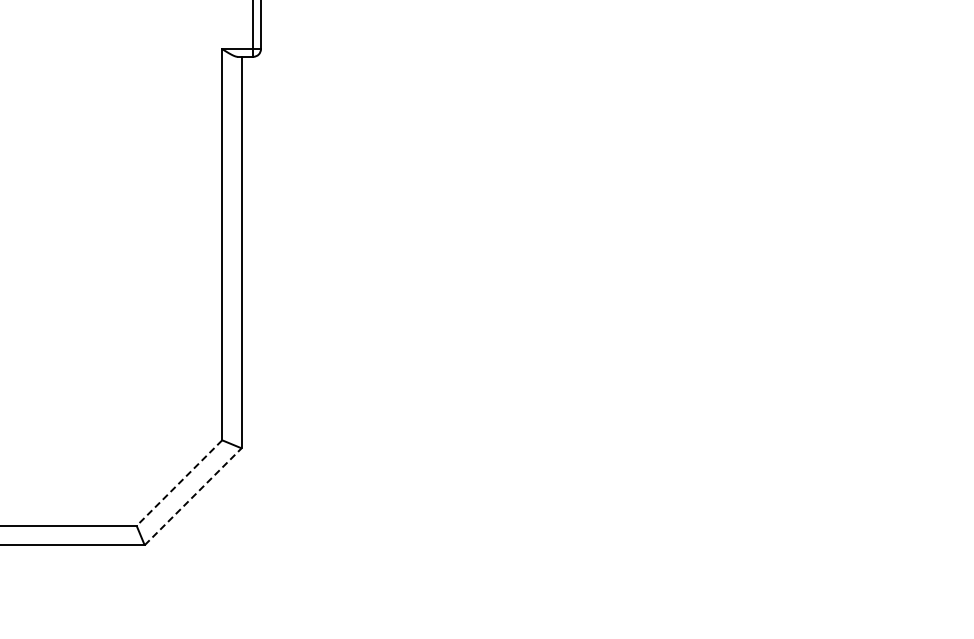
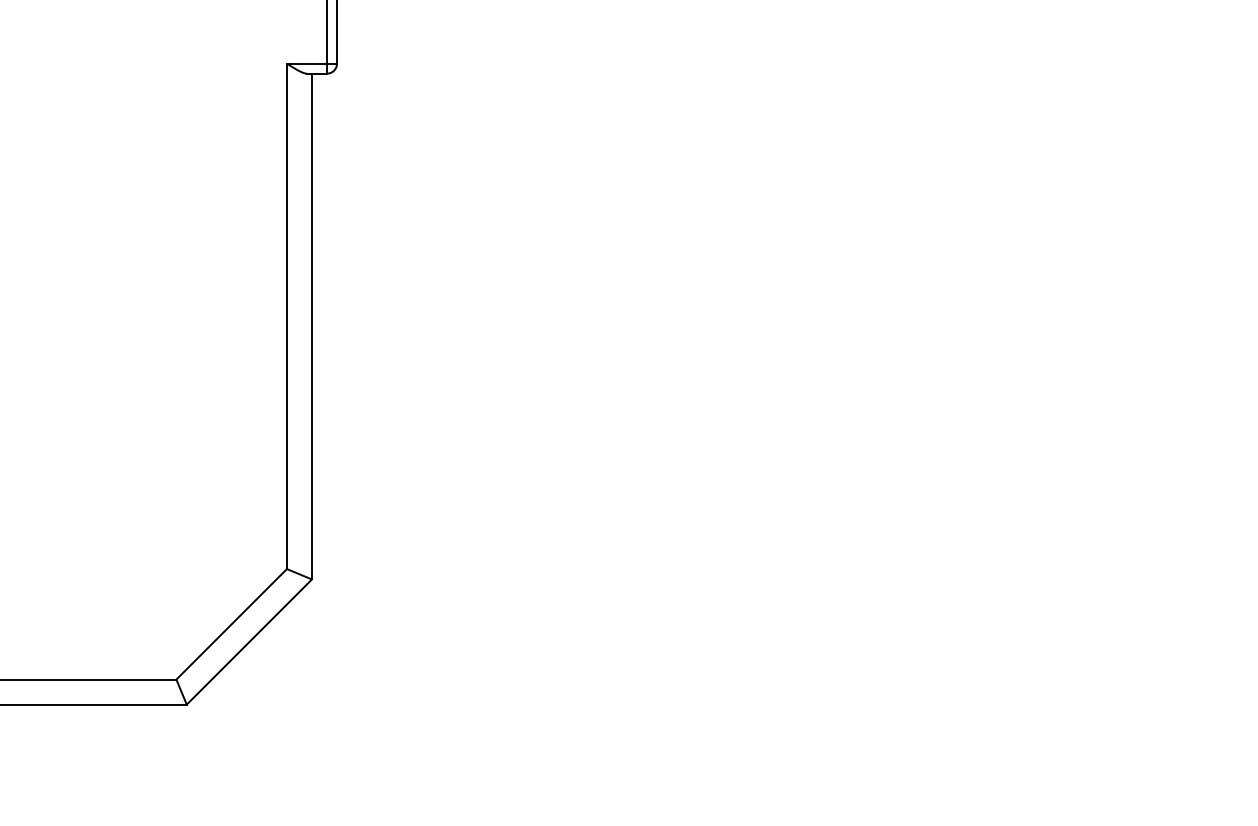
line: (179, 483) -> (231, 624), dashed -> solid
line: (193, 496) -> (249, 641), dashed -> solid

